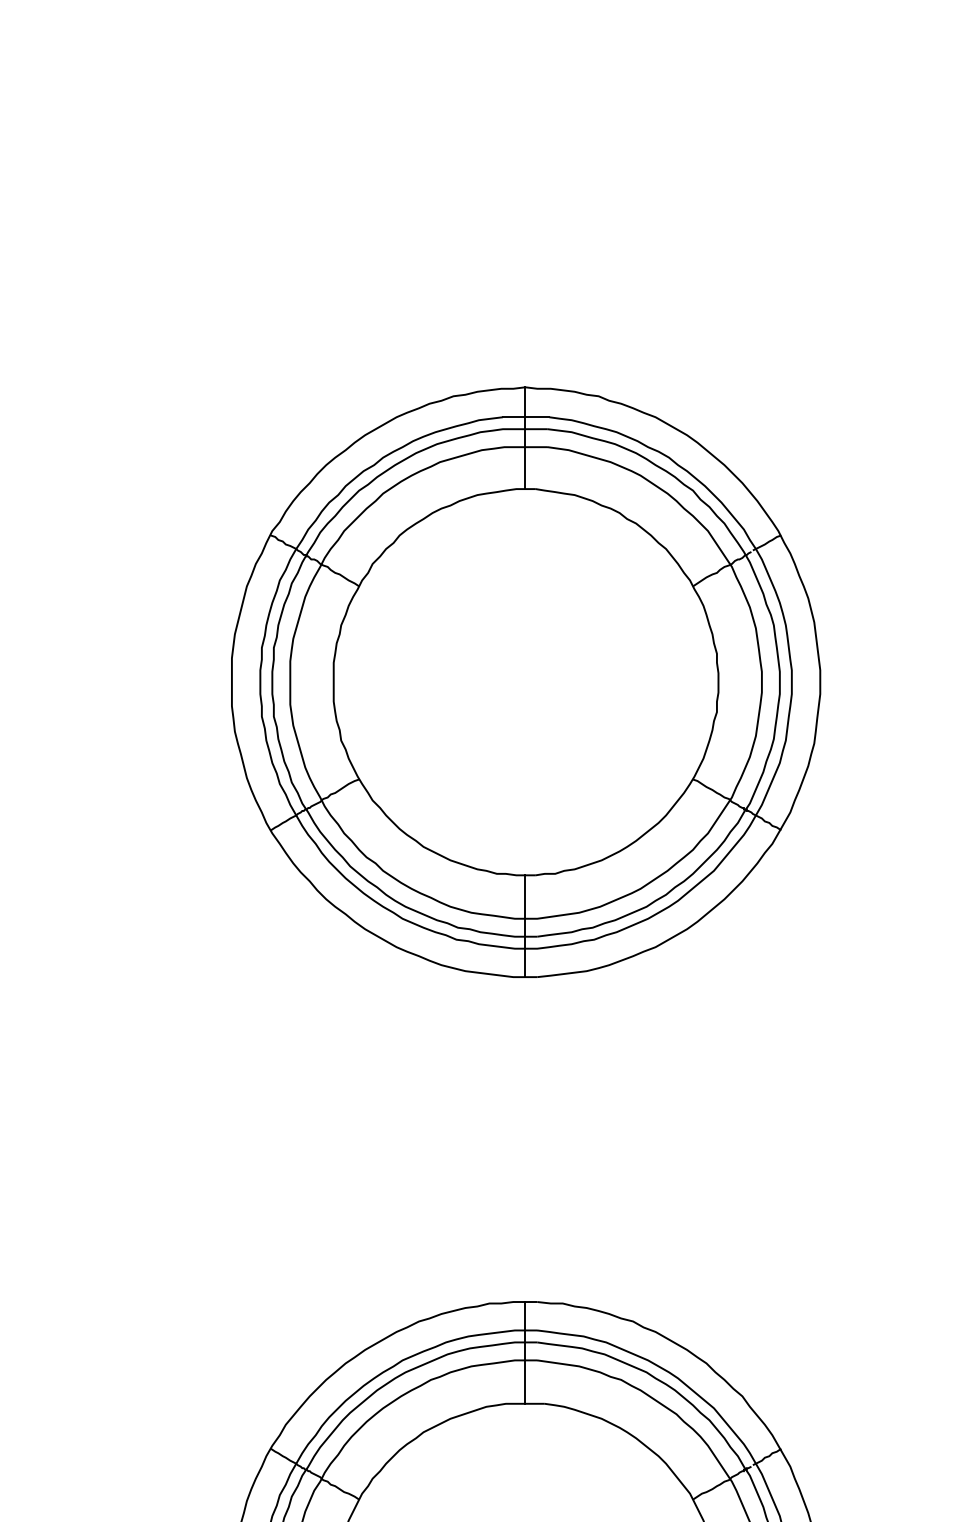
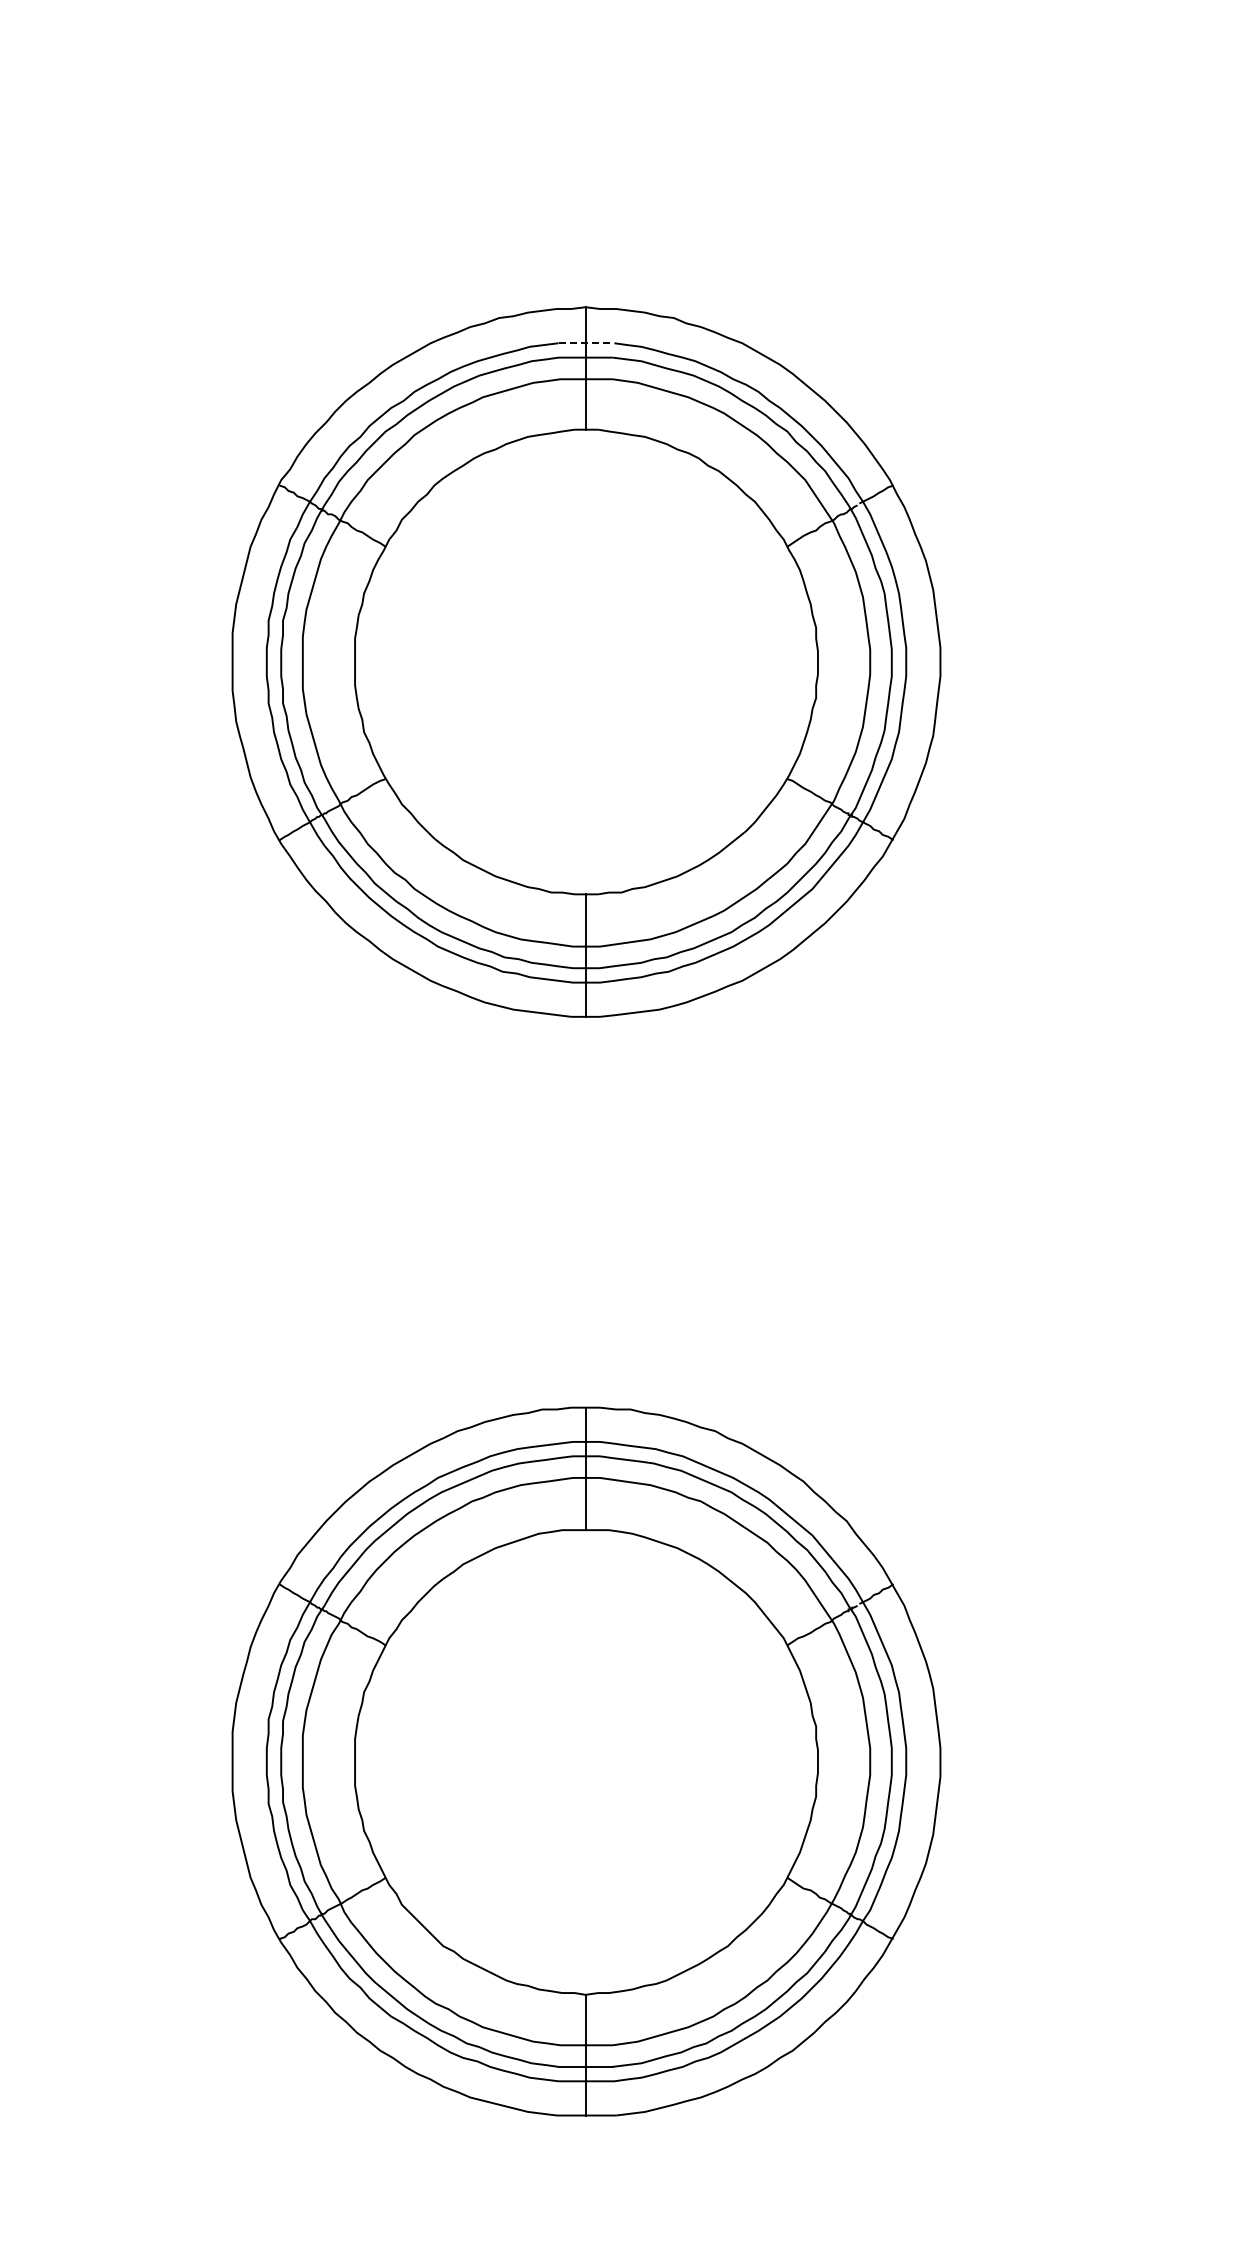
line: (526, 417) -> (586, 343), solid -> dashed

